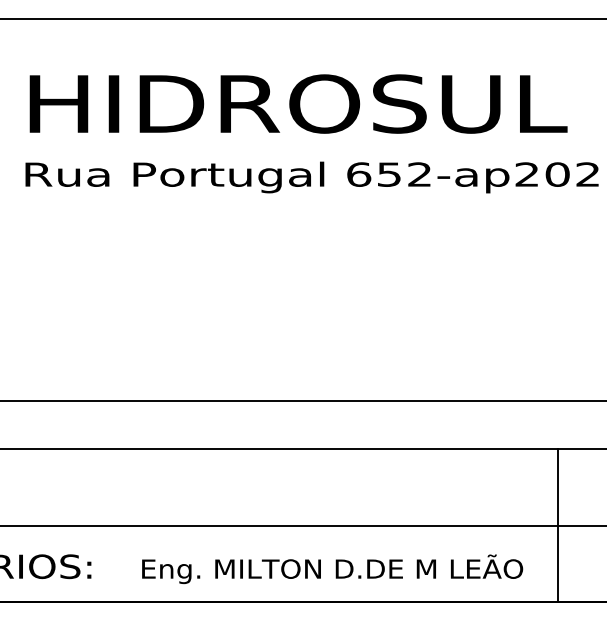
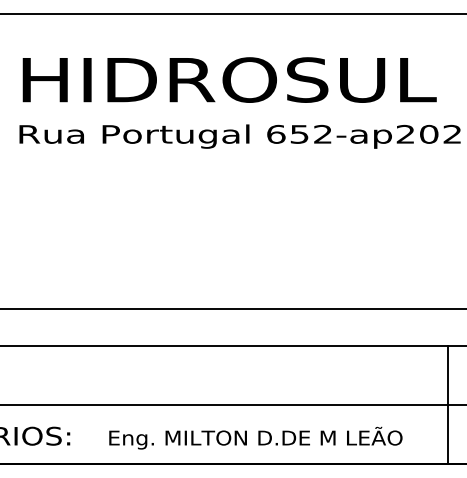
line: (557, 525) -> (447, 404), moved

